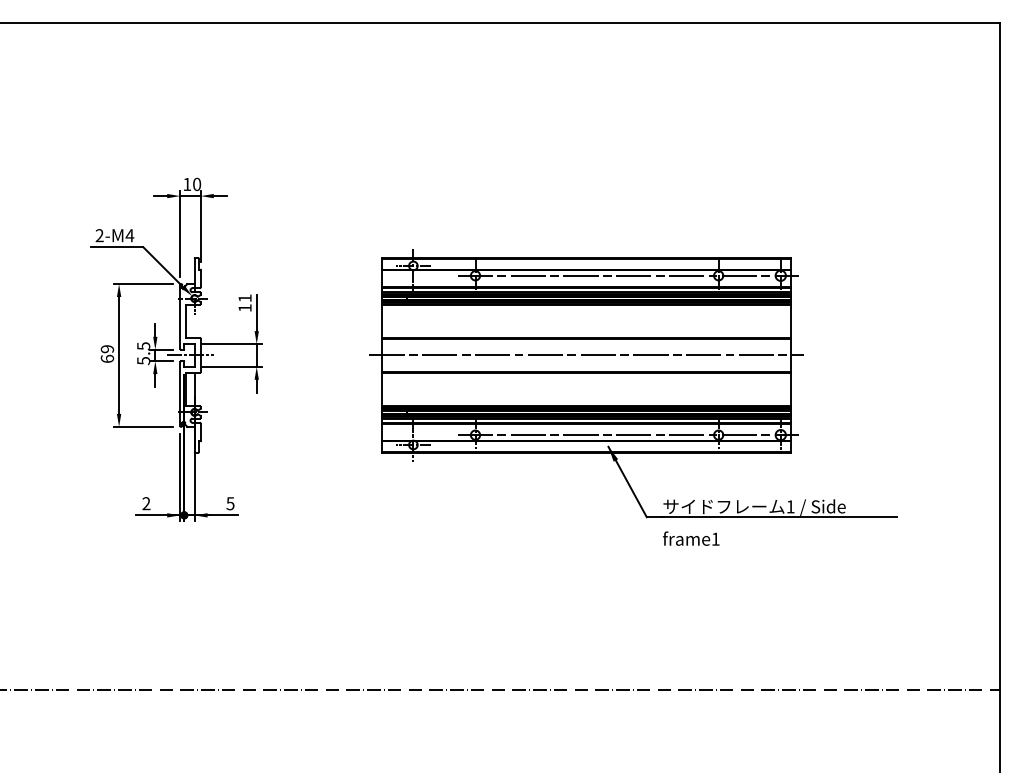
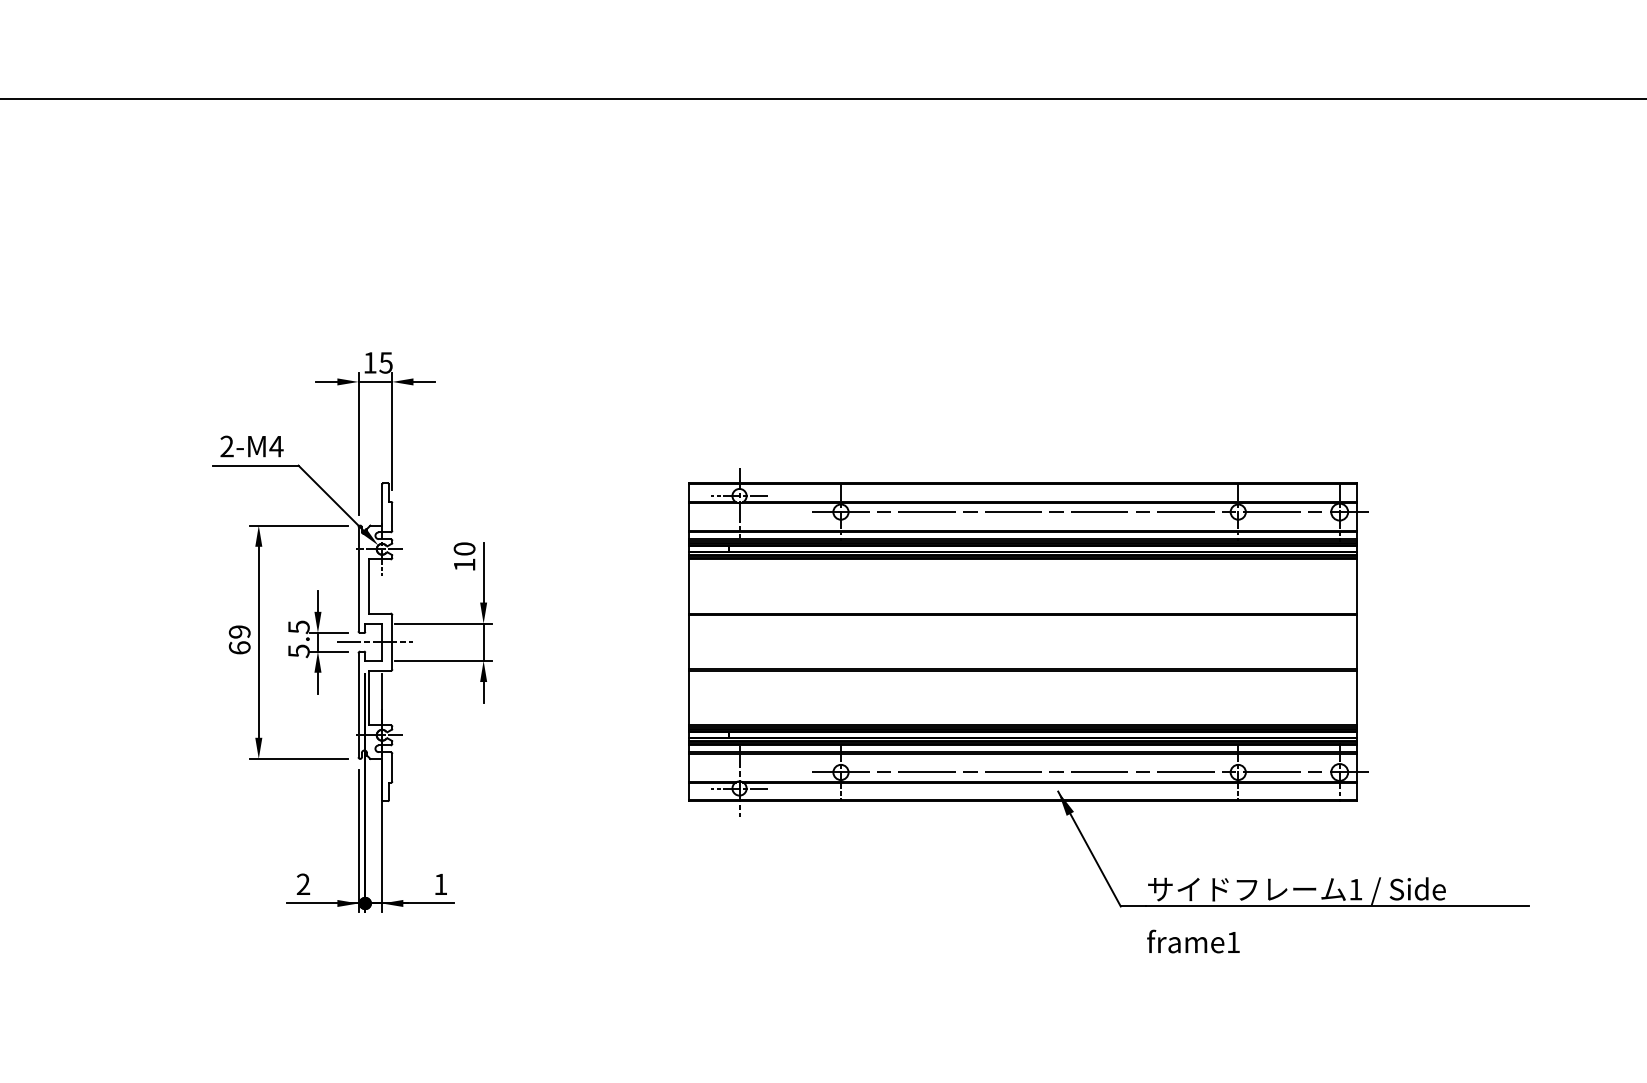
text: (197, 183) -> (386, 361), 10 -> 15
text: (244, 298) -> (463, 549), 11 -> 10
line: (586, 355) -> (1022, 642), removed
text: (230, 503) -> (440, 884), 5 -> 1

